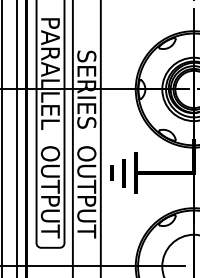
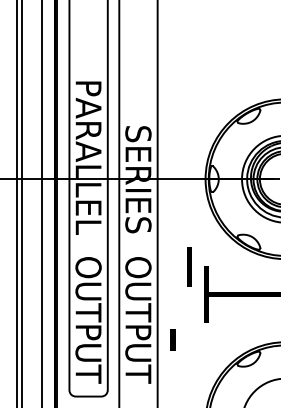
line: (111, 172) -> (172, 339), moved
line: (124, 172) -> (189, 266), moved

